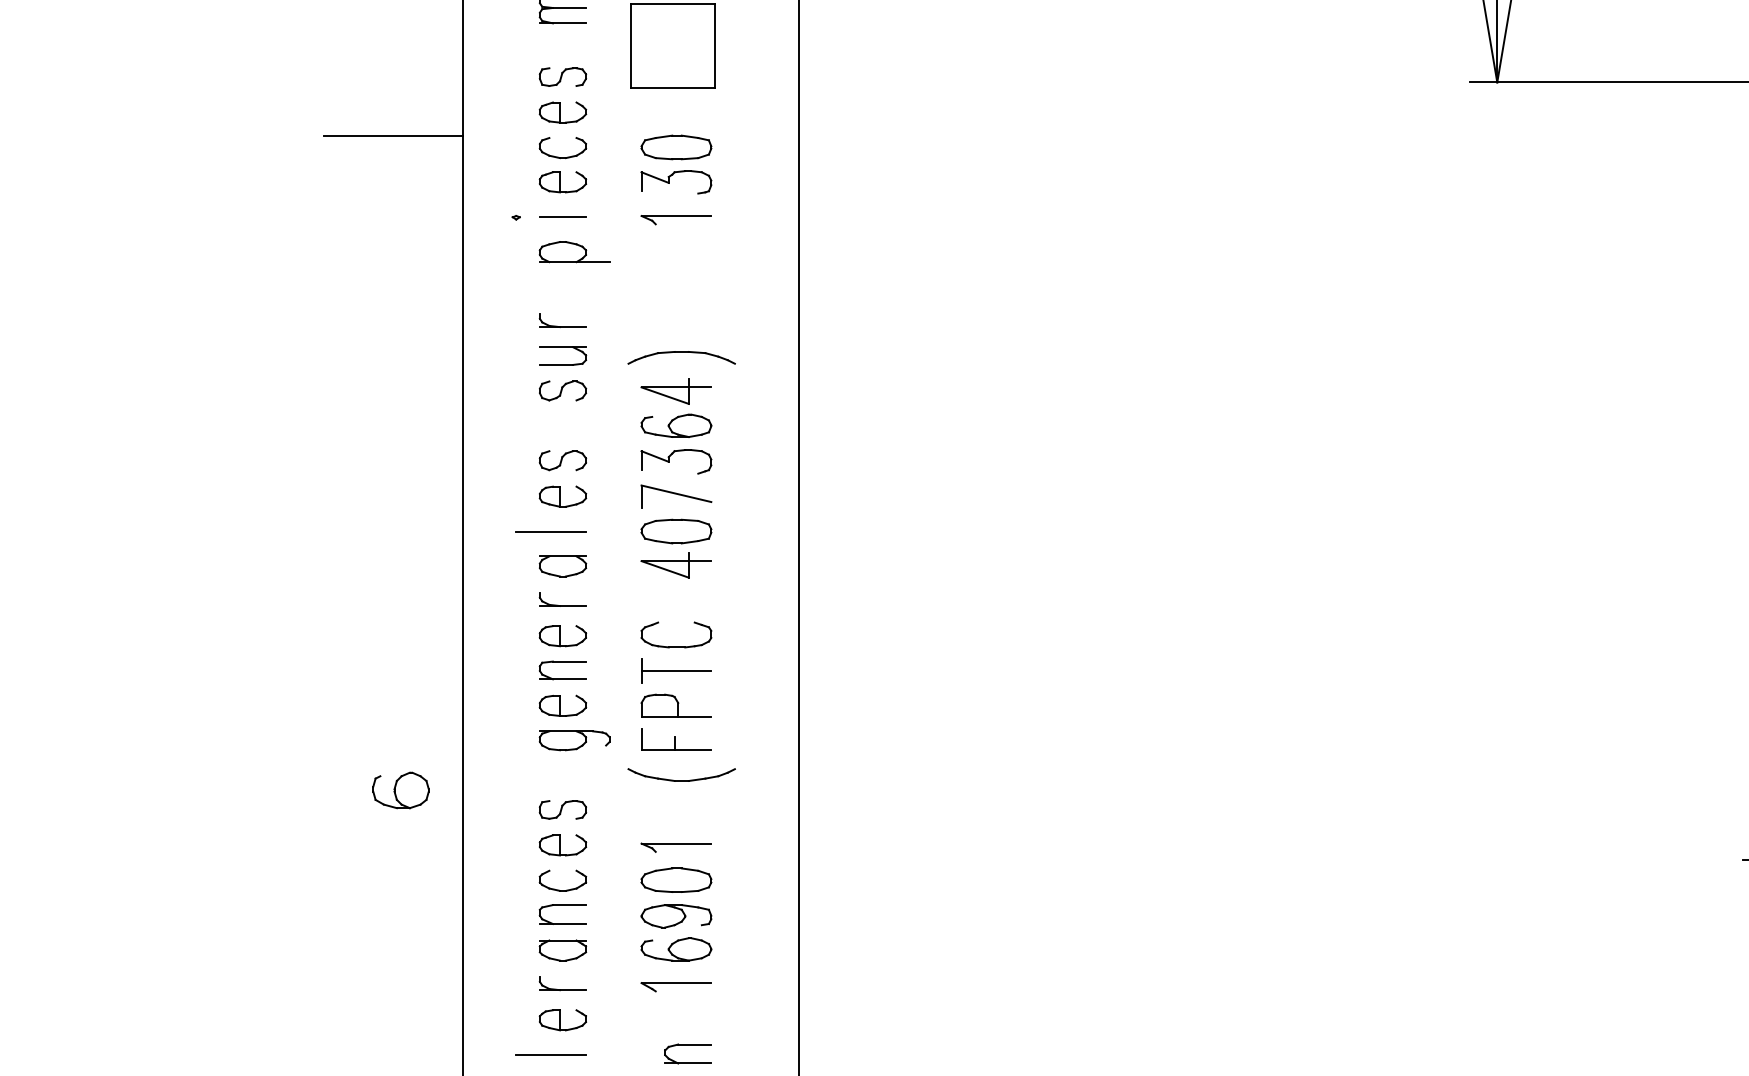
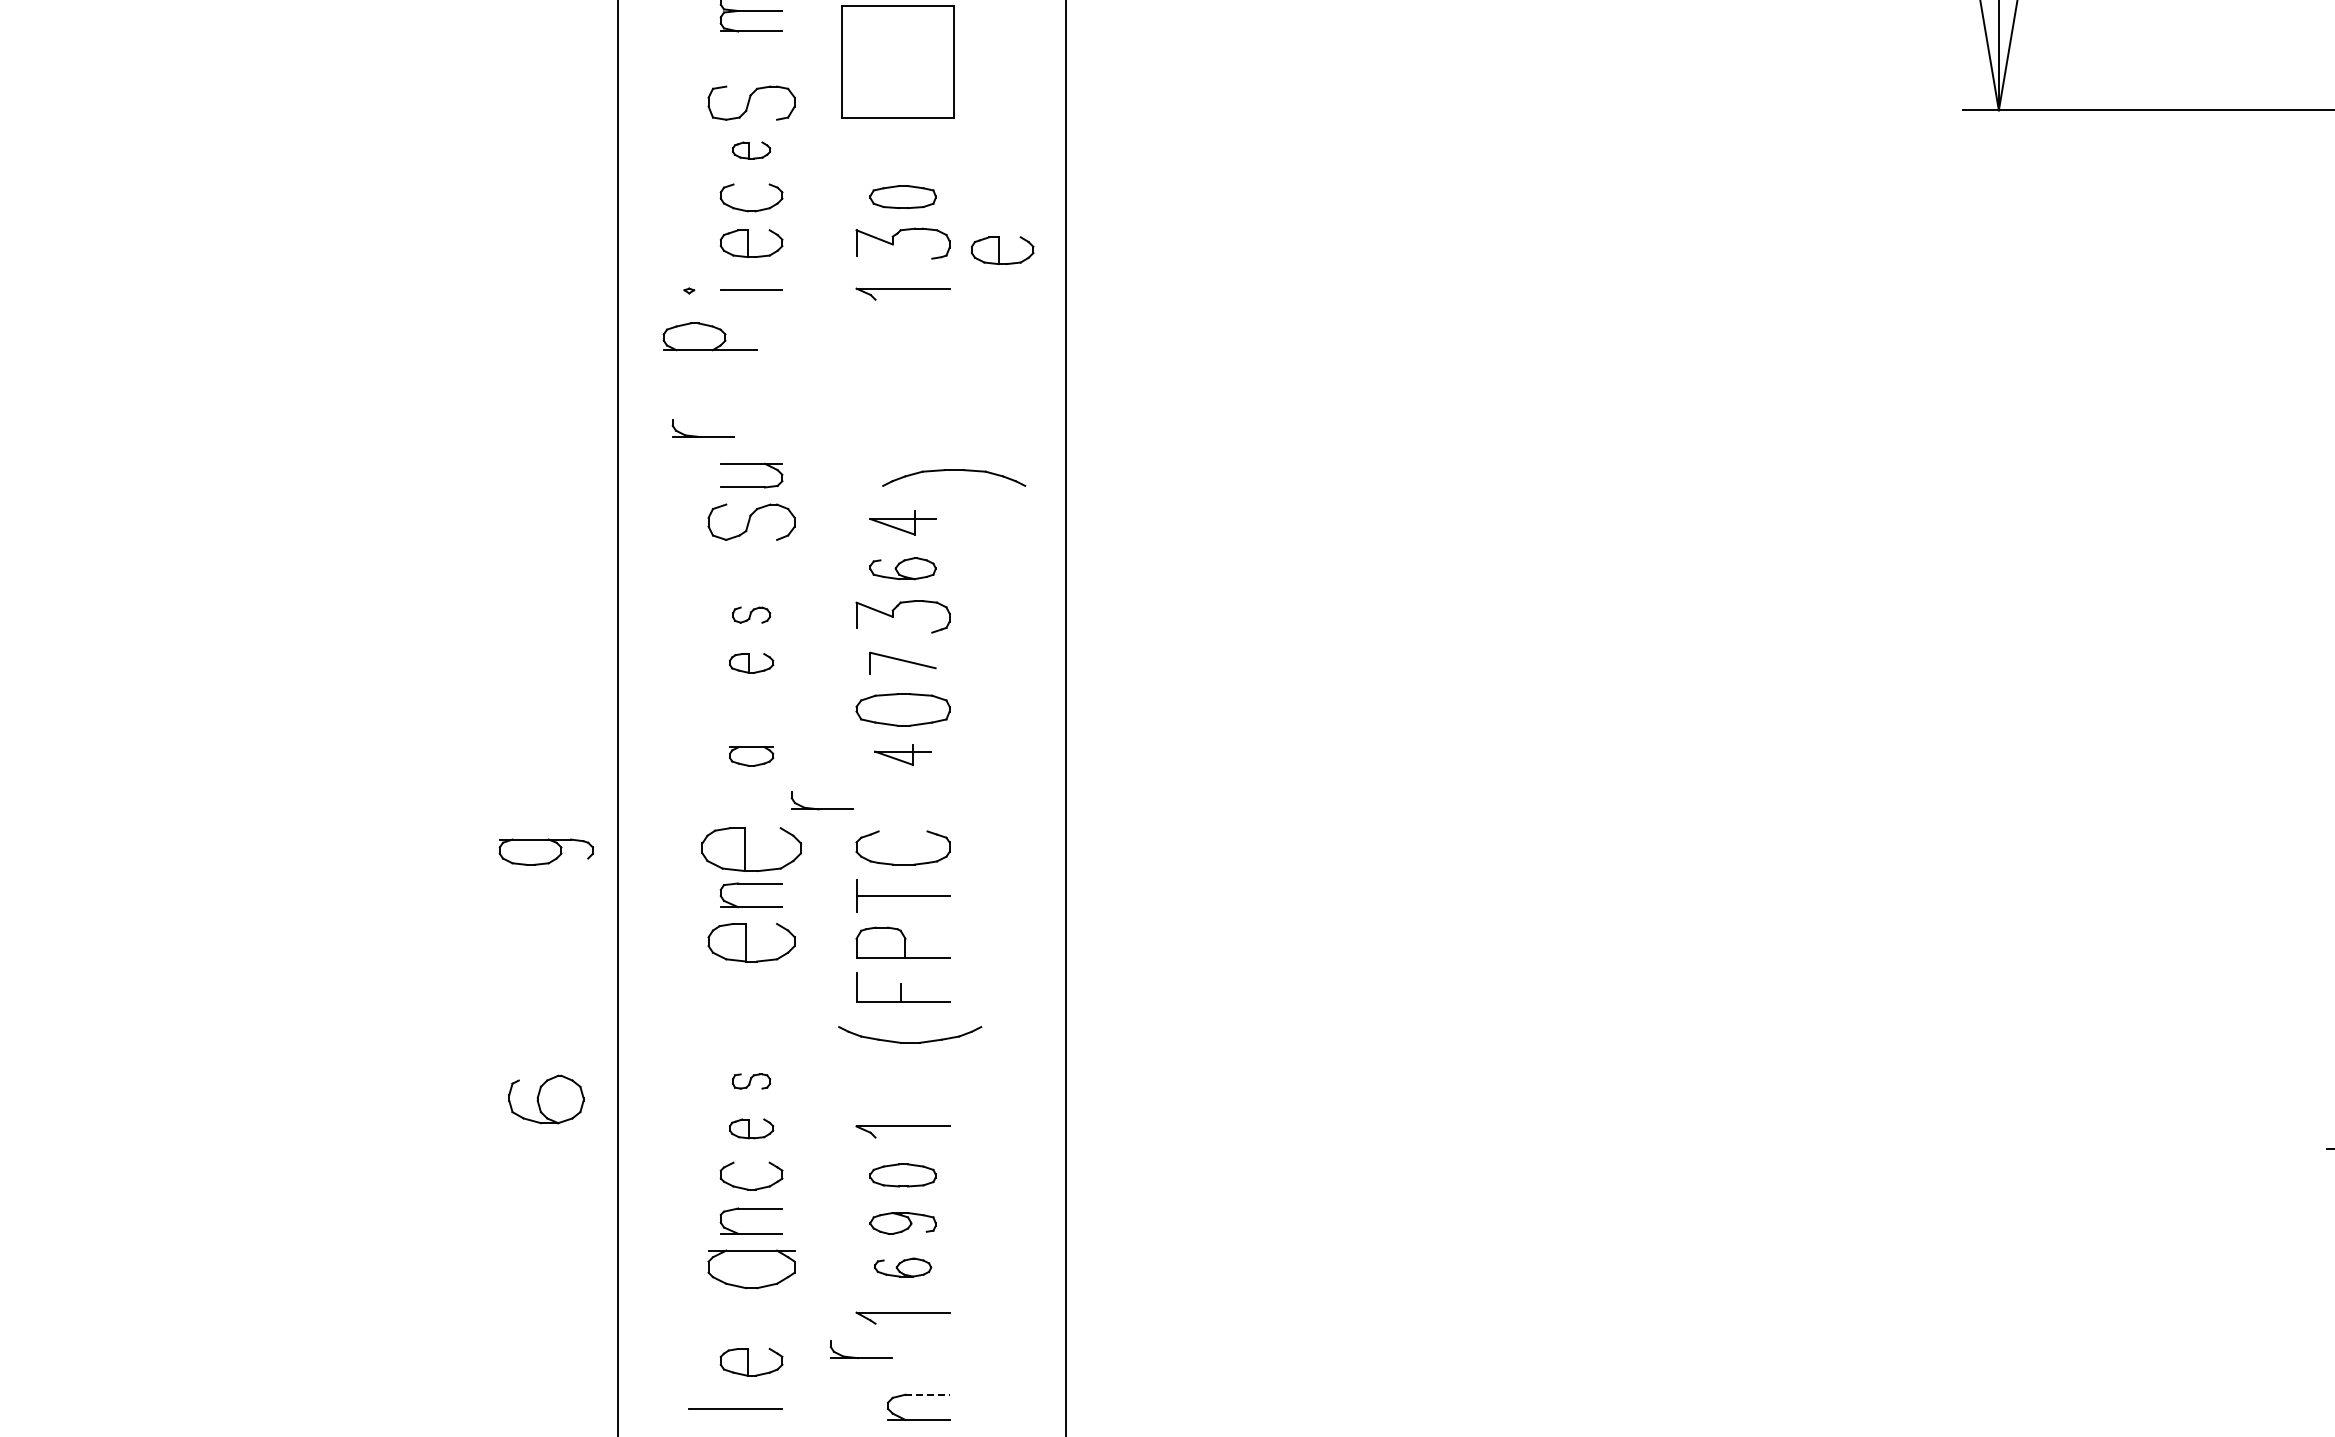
part: (562, 77) -> (751, 103), size x1.4
part: (562, 112) -> (751, 150), size x0.6
line: (393, 135) -> (525, 181), removed
part: (675, 146) -> (902, 196), size x0.7
part: (750, 187) -> (1002, 250), added
part: (574, 251) -> (709, 336), moved
part: (562, 326) -> (702, 436), moved
part: (681, 352) -> (954, 470), moved
part: (562, 390) -> (751, 521), size x1.4
part: (675, 391) -> (902, 522), size x0.7
part: (675, 425) -> (902, 568), size x0.7
part: (562, 460) -> (751, 614), size x0.6
part: (562, 496) -> (751, 663), size x0.7
part: (675, 496) -> (902, 662), size x0.7
line: (550, 531) -> (735, 709), removed
part: (675, 564) -> (902, 754), size x0.6
part: (562, 566) -> (751, 756), size x0.7
part: (562, 605) -> (821, 808), moved
part: (562, 636) -> (751, 849), size x1.6
part: (562, 705) -> (751, 942), size x1.4
part: (574, 740) -> (545, 851), moved
part: (401, 790) -> (546, 1099), moved
part: (562, 809) -> (751, 1081), size x0.6
part: (562, 845) -> (751, 1128), size x0.7
part: (675, 880) -> (902, 1175), size x0.7
part: (675, 916) -> (902, 1223), size x0.7
part: (675, 949) -> (902, 1267), size x0.6
part: (562, 950) -> (751, 1268), size x1.4
part: (562, 989) -> (860, 1357), moved
line: (695, 1044) -> (928, 1394), solid -> dashed

